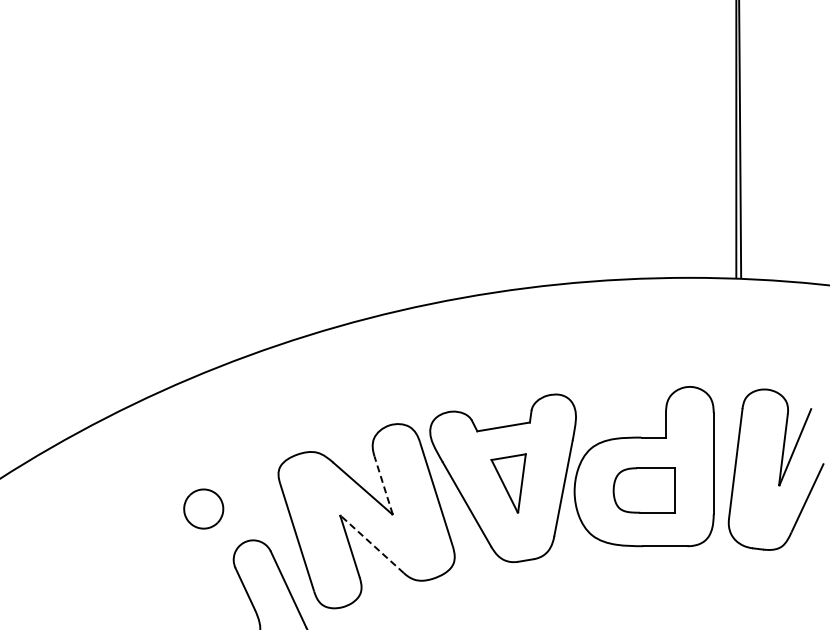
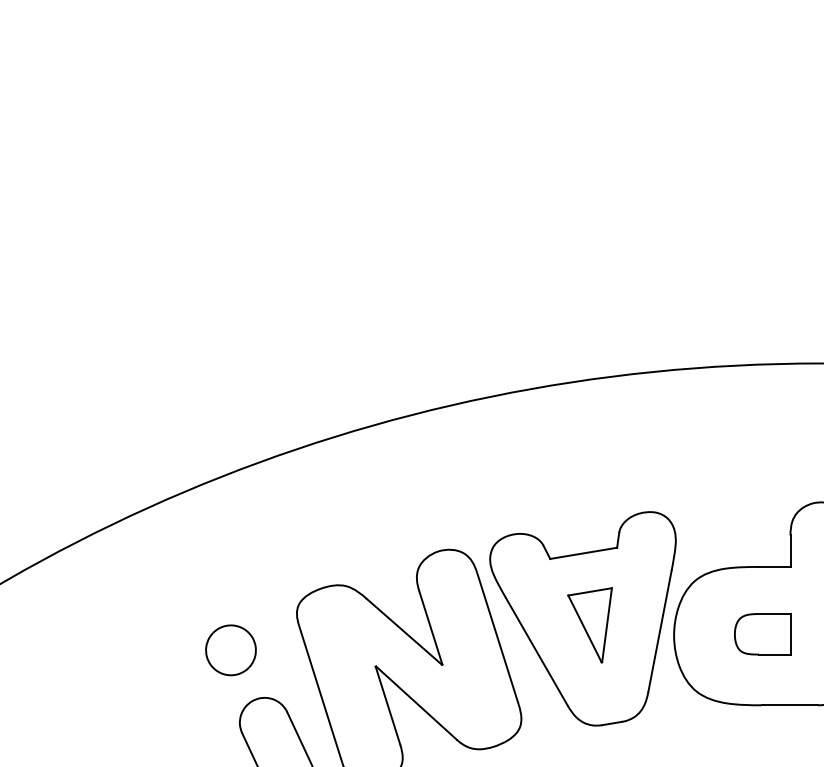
line: (383, 484) -> (430, 626), dashed -> solid
part: (643, 490) -> (761, 634), size x0.71
part: (203, 508) -> (230, 649), moved
line: (372, 544) -> (416, 703), dashed -> solid

